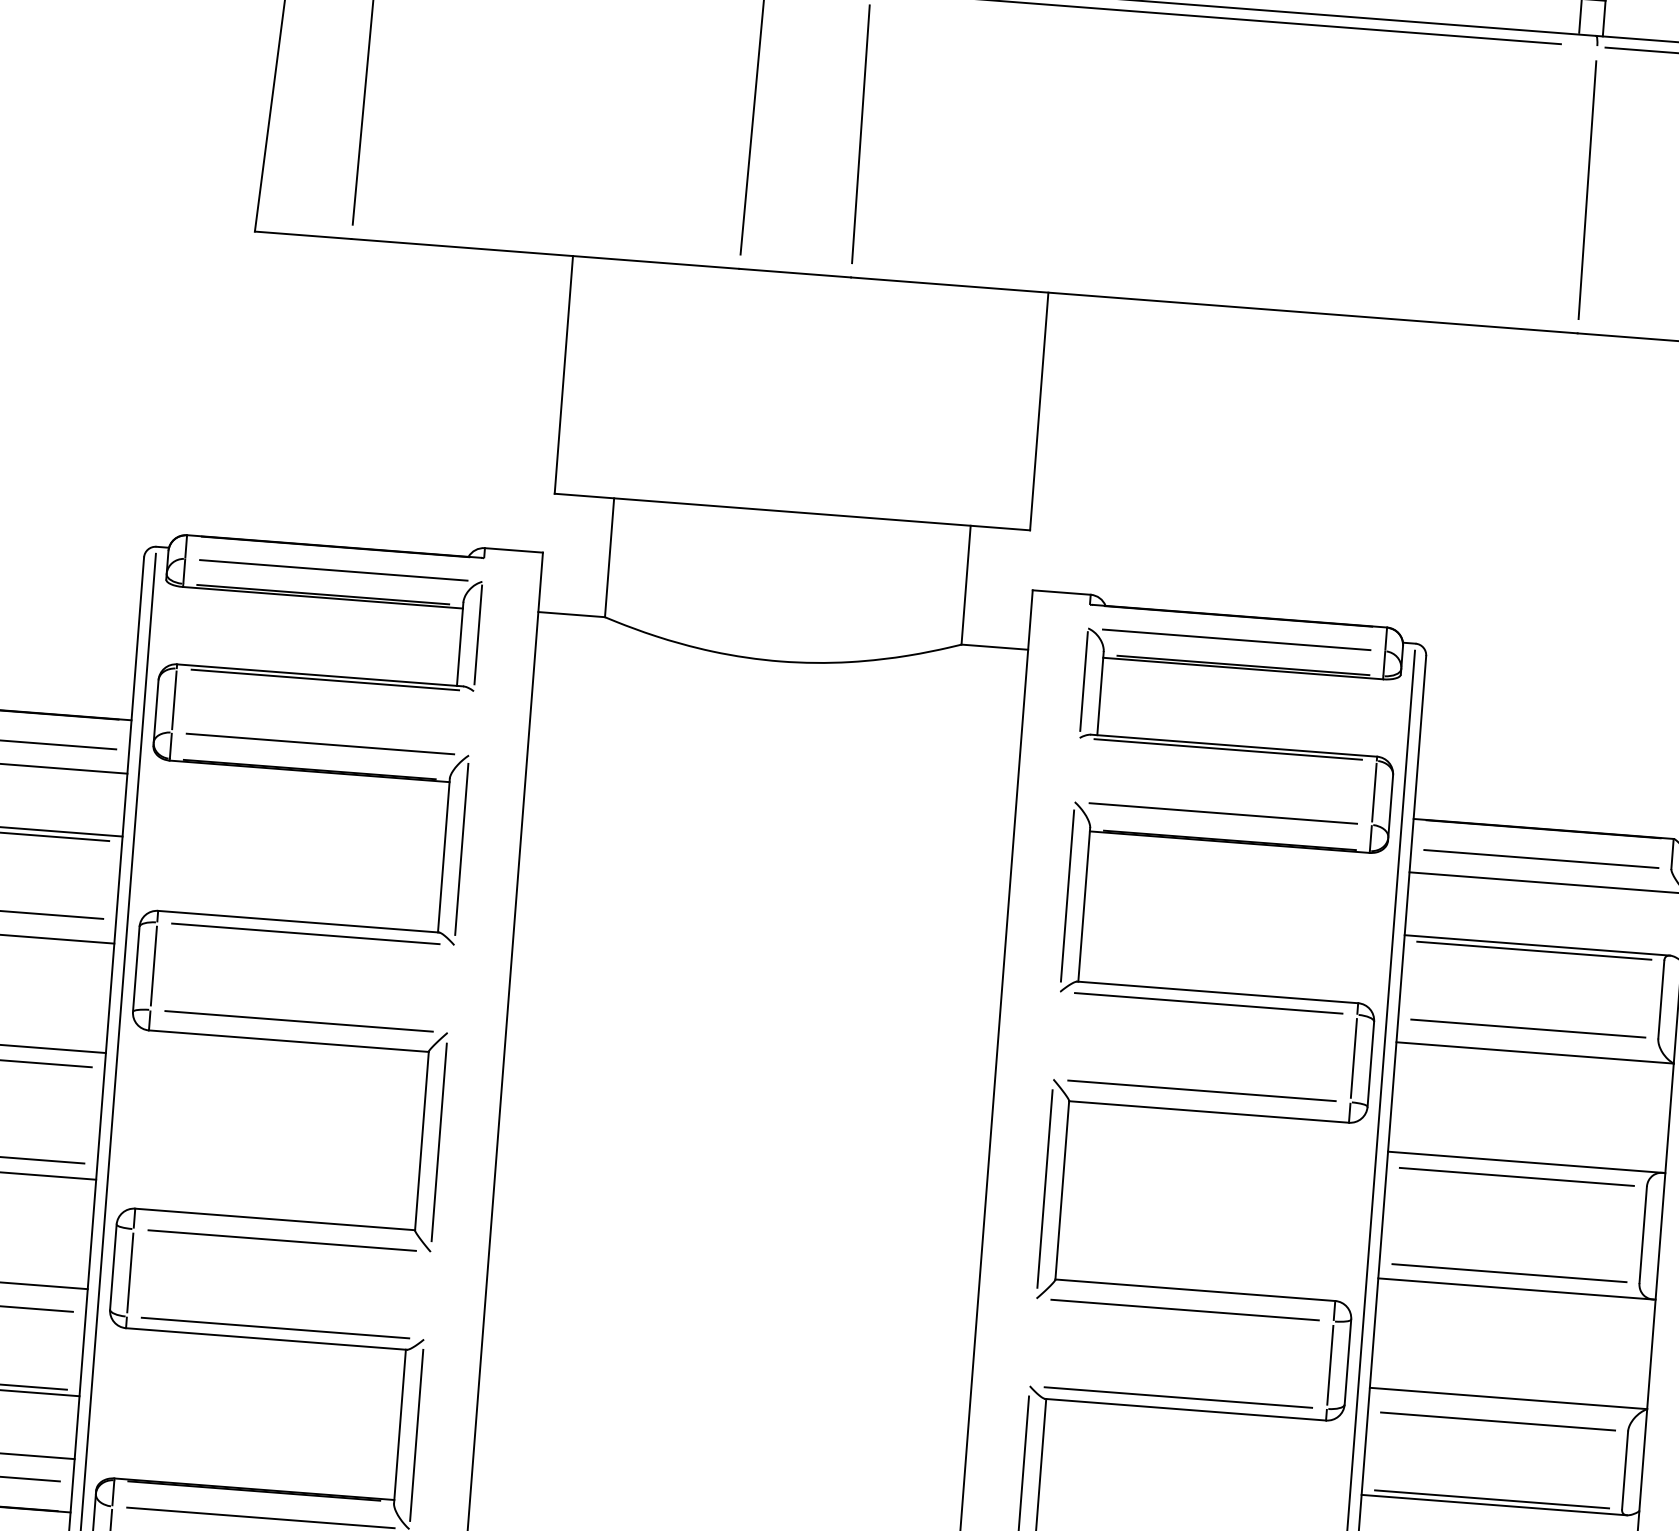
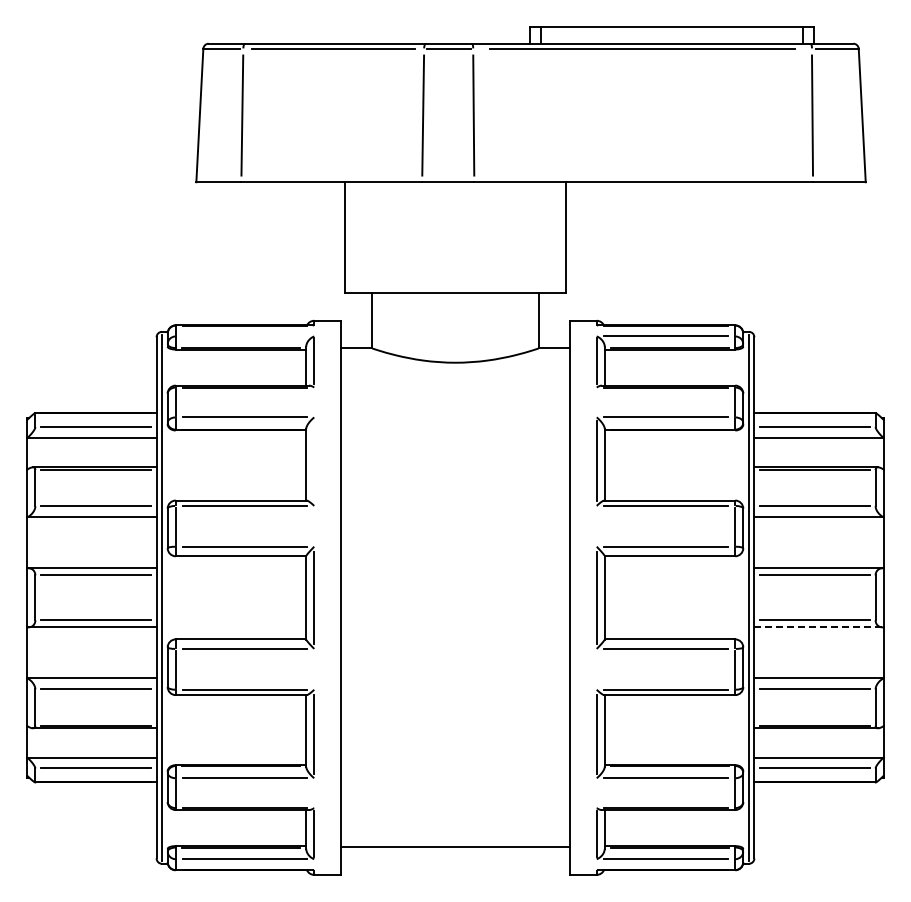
line: (332, 570) -> (244, 336), removed
line: (462, 850) -> (314, 461), removed
line: (1515, 1289) -> (818, 627), solid -> dashed

